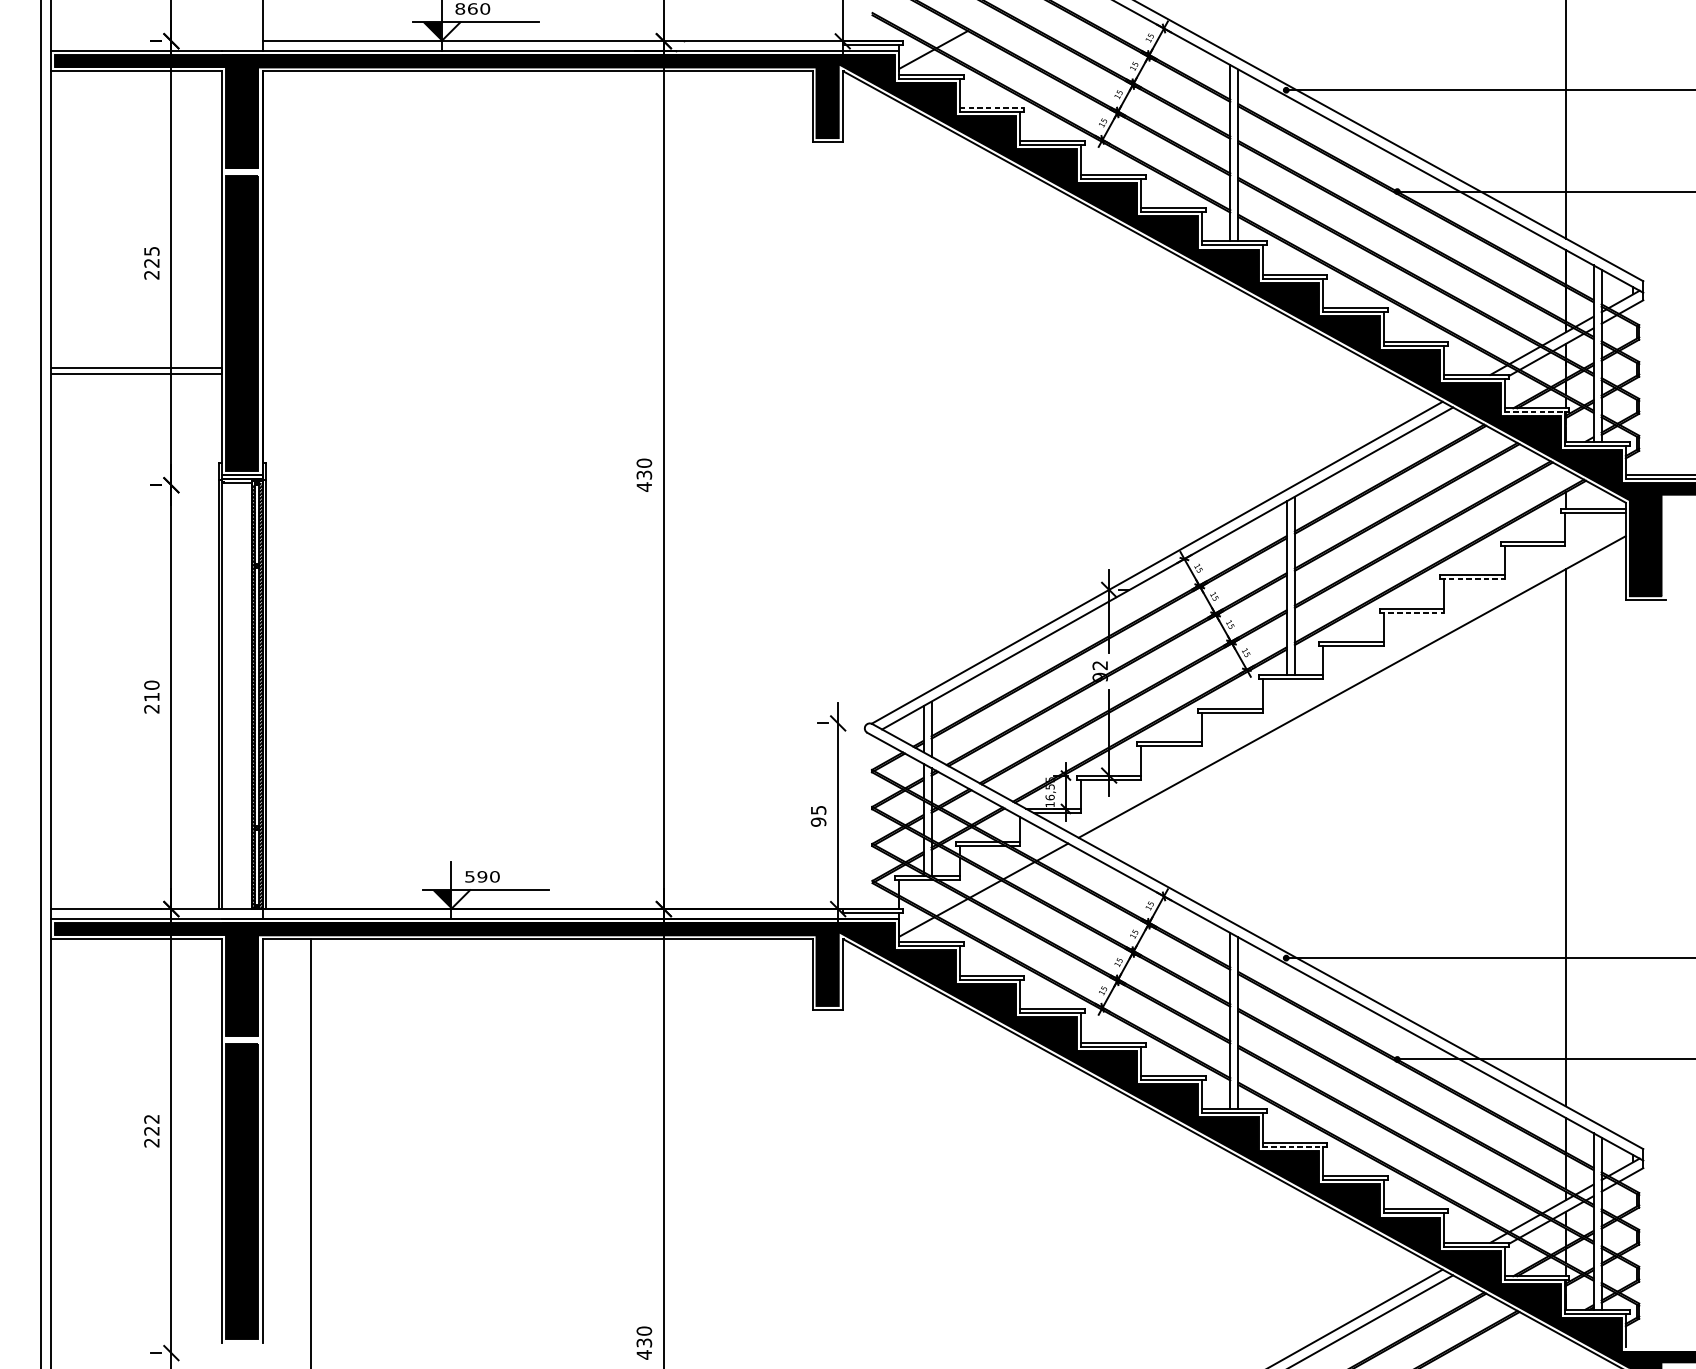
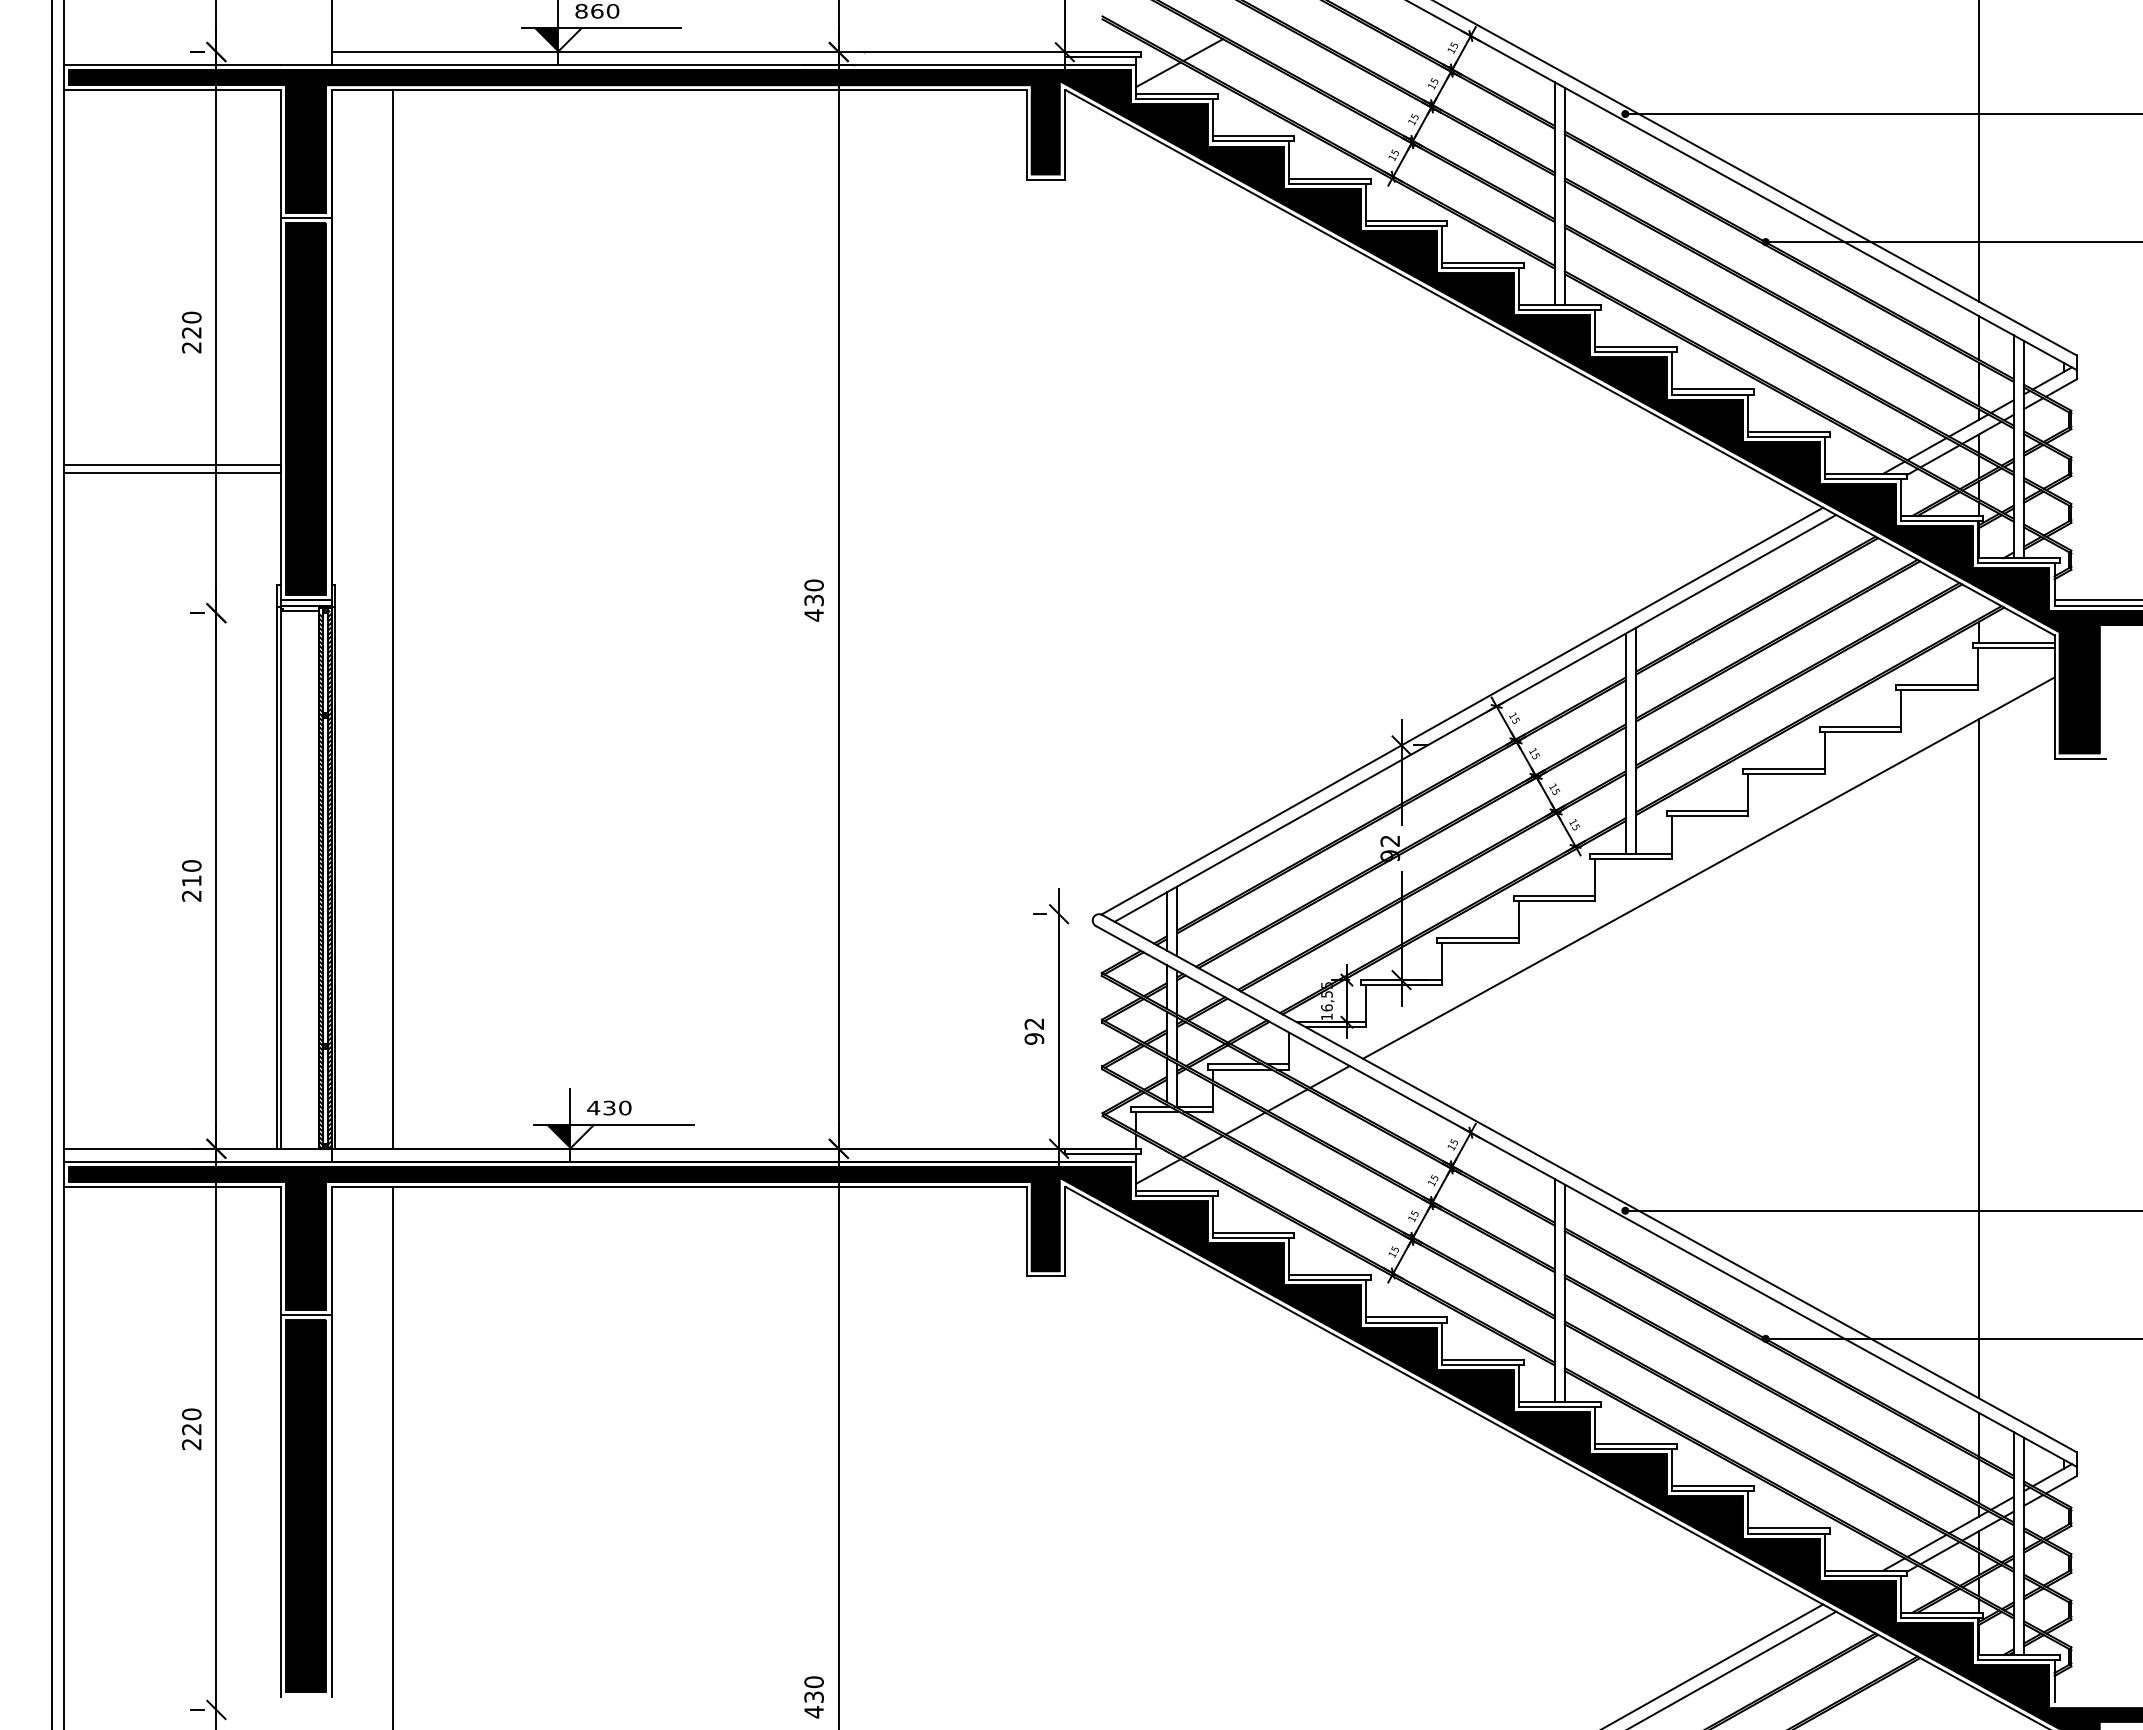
line: (992, 108) -> (1253, 136), dashed -> solid
line: (241, 172) -> (305, 217), added
text: (151, 251) -> (191, 317), 225 -> 220
line: (1535, 412) -> (1940, 521), dashed -> solid
line: (311, 490) -> (393, 619), added
line: (1472, 579) -> (1860, 732), dashed -> solid
line: (1412, 612) -> (1784, 774), dashed -> solid
text: (818, 809) -> (1034, 1023), 95 -> 92
text: (476, 876) -> (601, 1107), 590 -> 430
line: (241, 1040) -> (305, 1314), added
text: (151, 1119) -> (191, 1414), 222 -> 220
line: (1293, 1147) -> (1634, 1449), dashed -> solid

